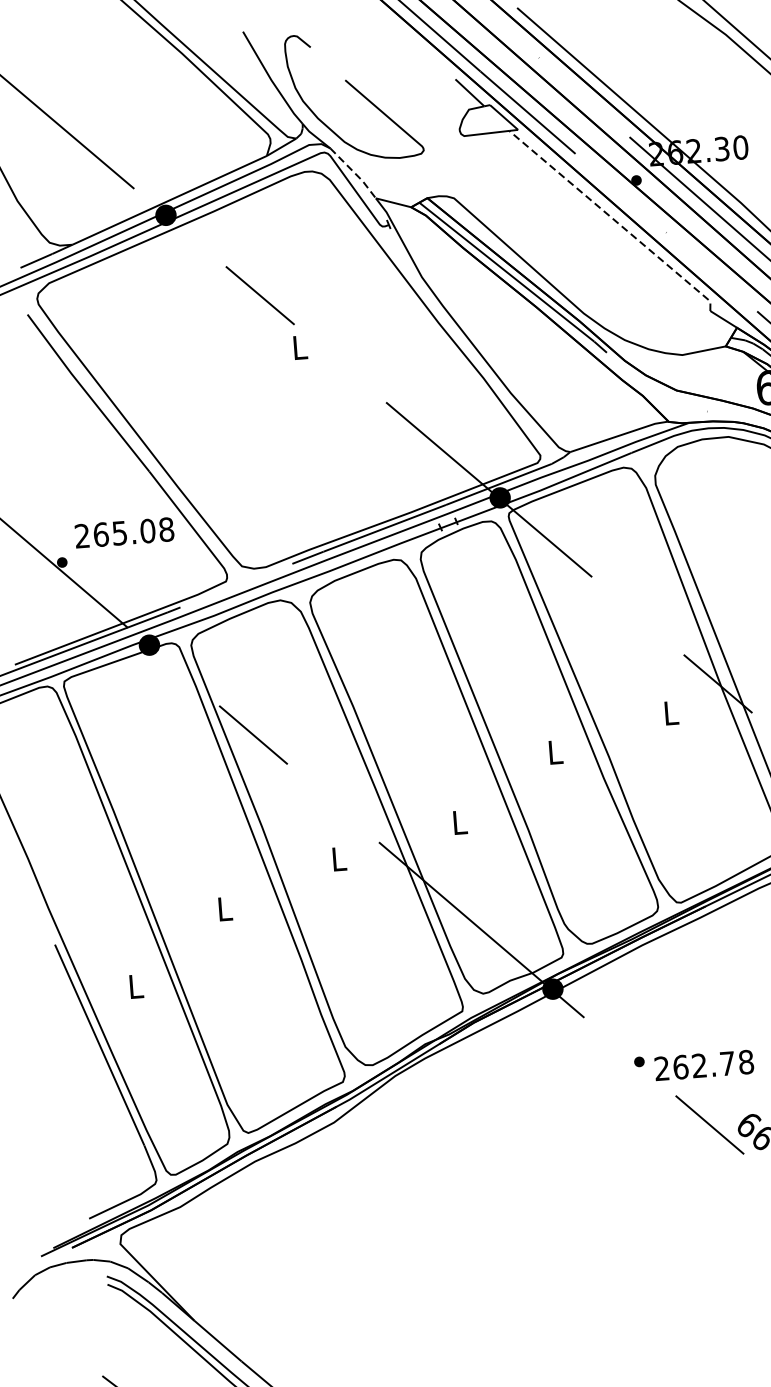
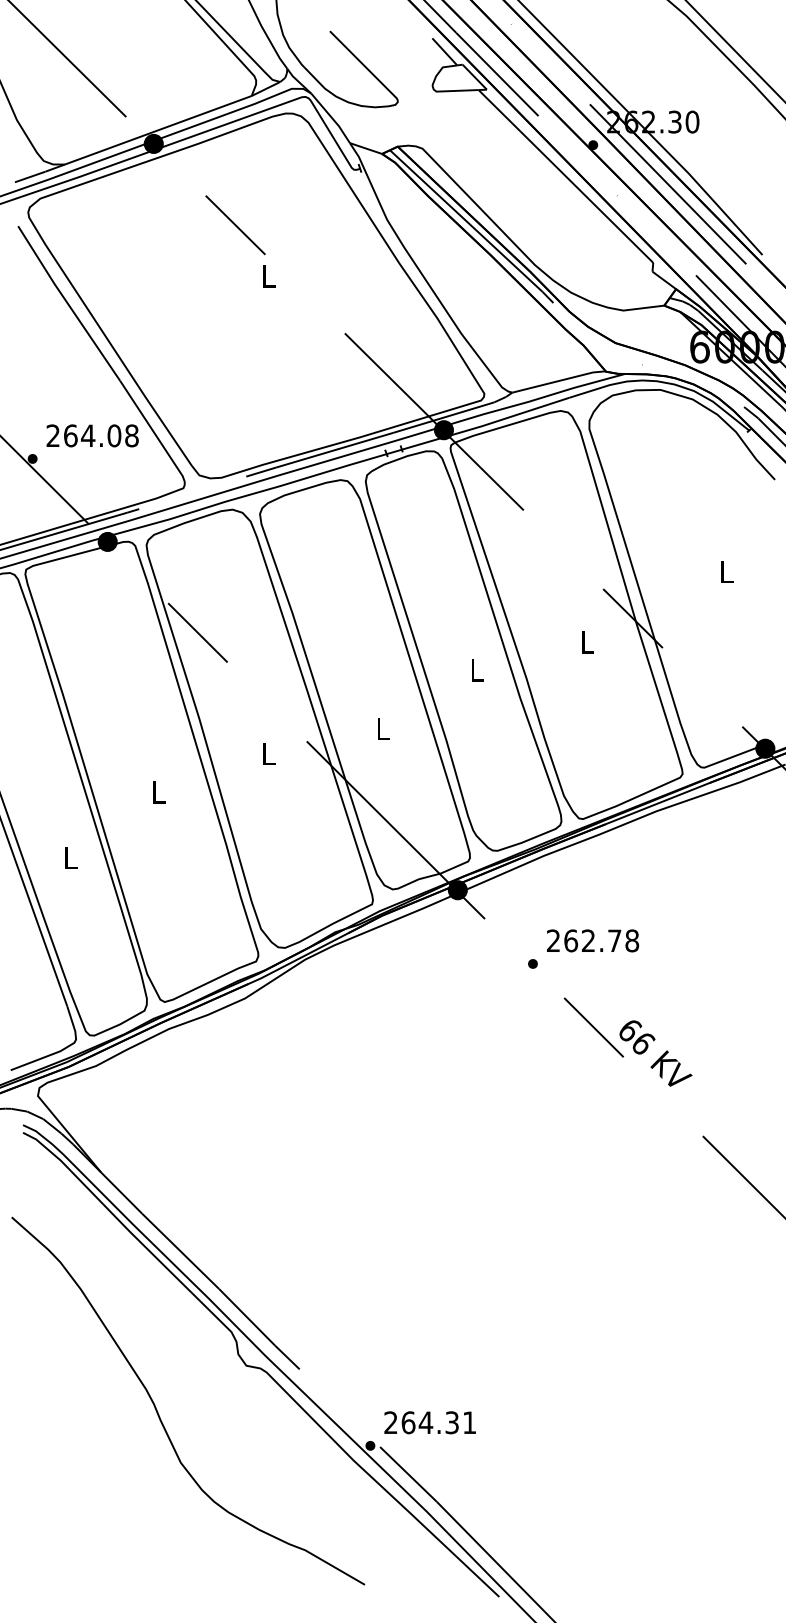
line: (355, 173) -> (332, 118), dashed -> solid
line: (615, 220) -> (570, 180), dashed -> solid
text: (120, 532) -> (88, 435), 265.08 -> 264.08
text: (704, 1064) -> (593, 940), moved

